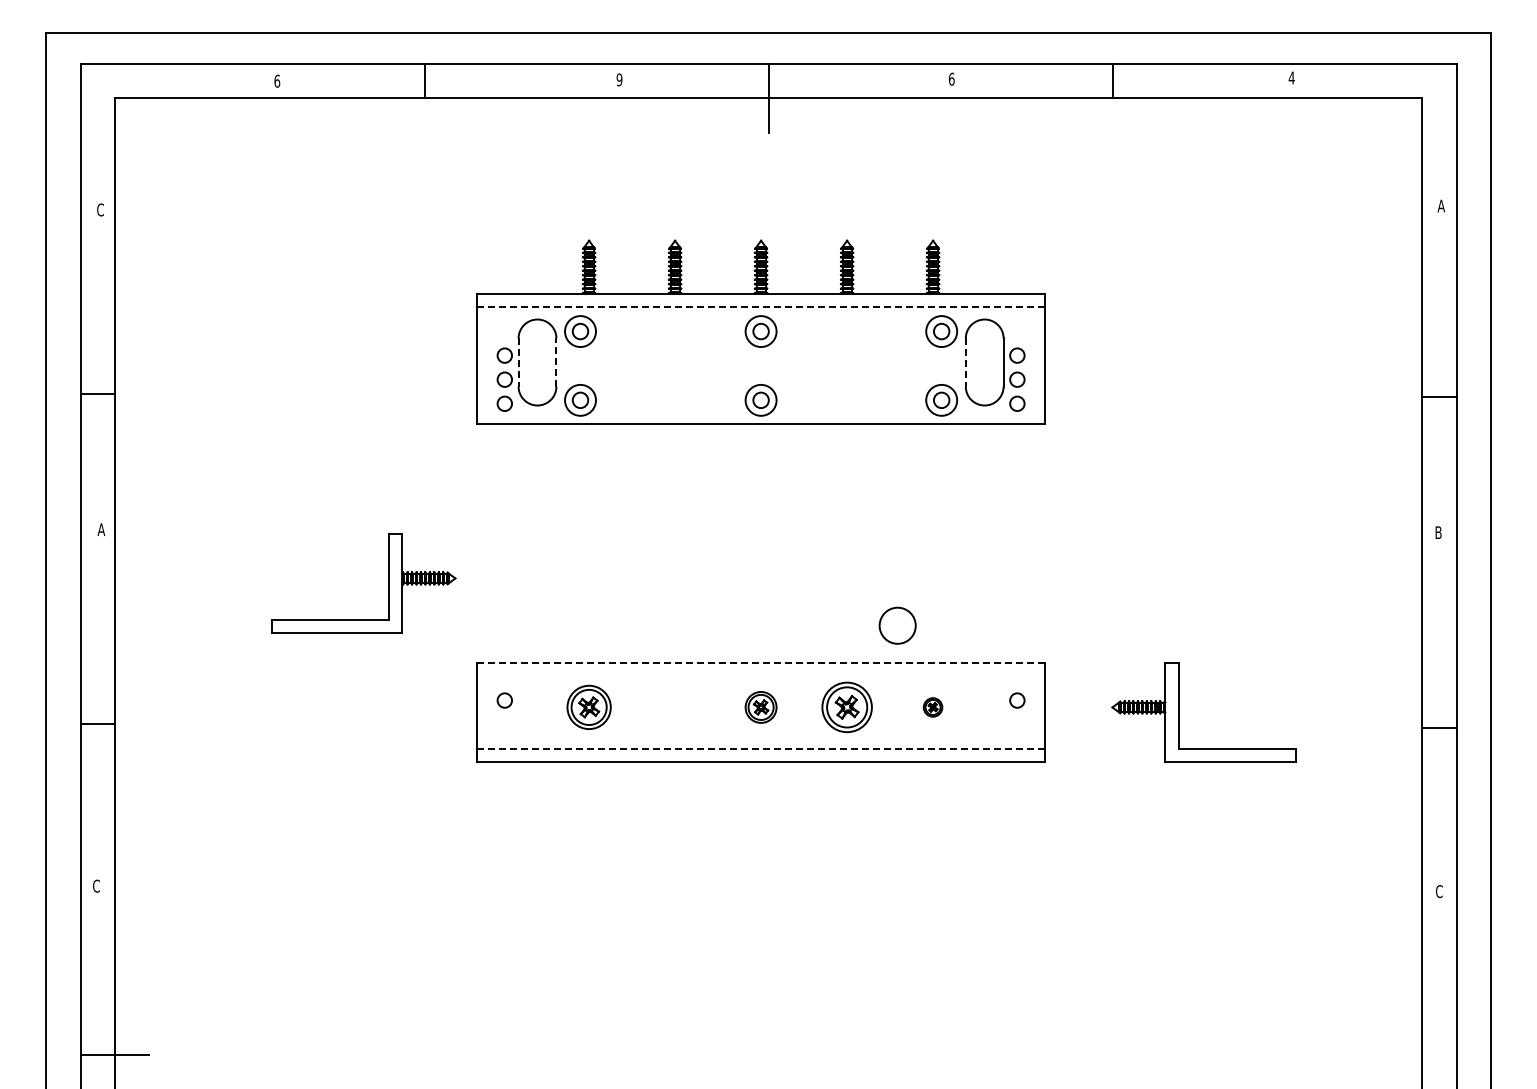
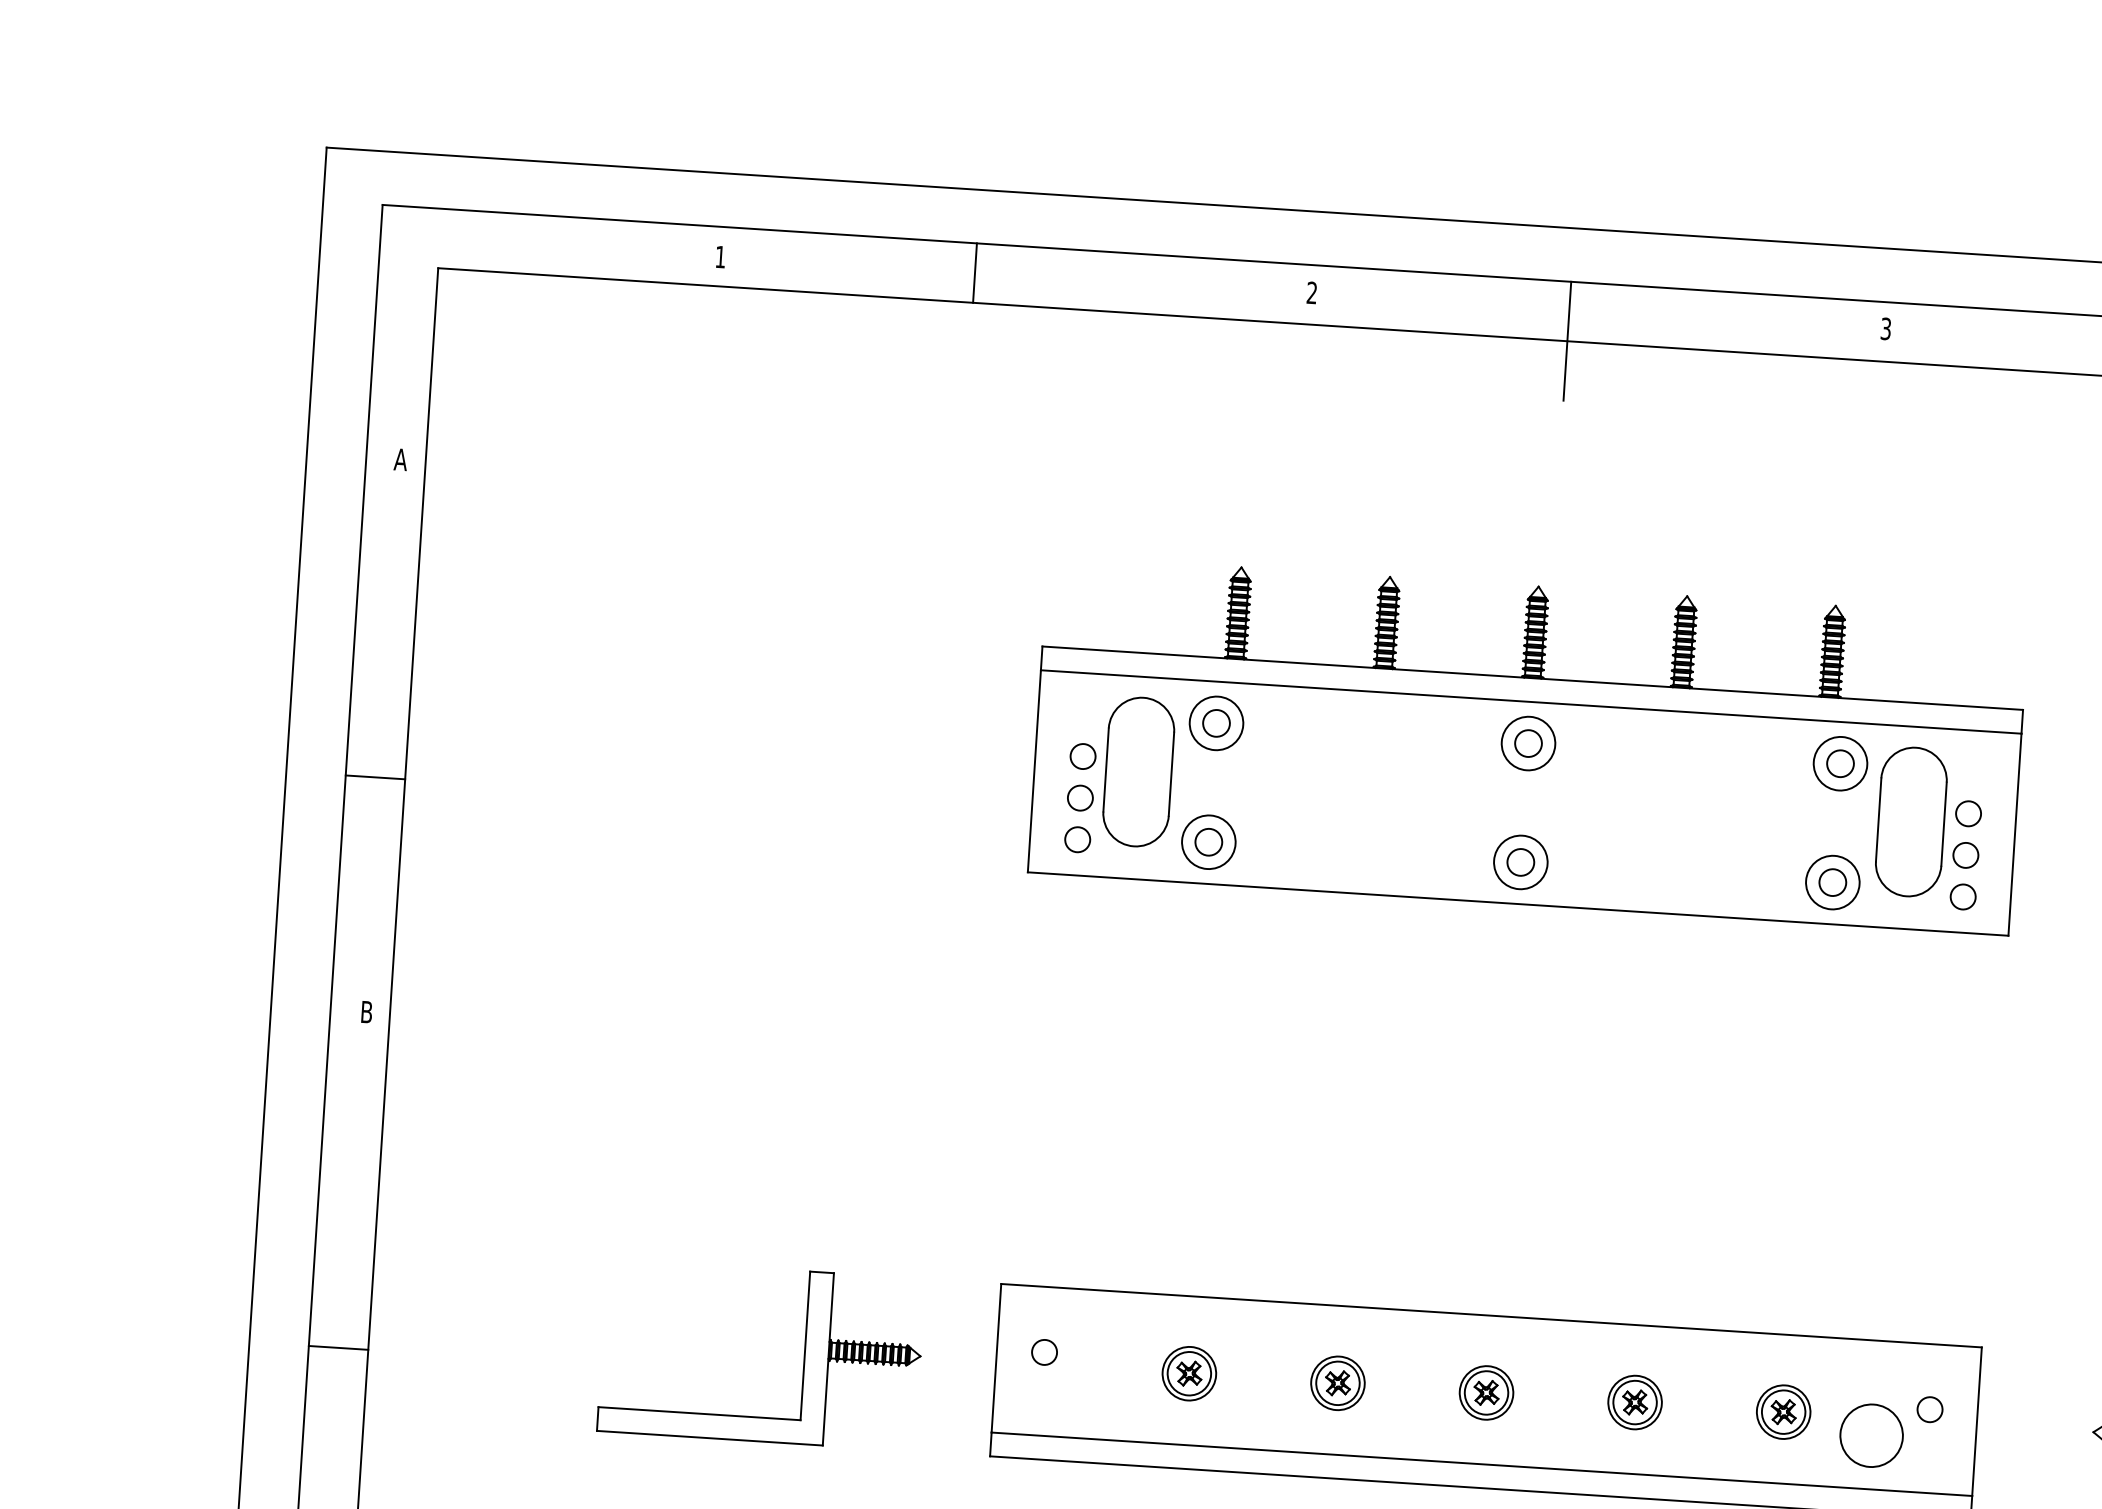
text: (951, 78) -> (1885, 327), 6 -> 3
text: (619, 79) -> (1312, 292), 9 -> 2
text: (277, 80) -> (721, 255), 6 -> 1
text: (100, 209) -> (400, 458), C -> A
line: (761, 307) -> (1531, 702), dashed -> solid
line: (556, 362) -> (1171, 774), dashed -> solid
line: (518, 363) -> (1105, 771), dashed -> solid
line: (965, 363) -> (1878, 821), dashed -> solid
text: (101, 529) -> (366, 1011), A -> B
part: (388, 583) -> (804, 1357), moved
circle: (897, 625) -> (1871, 1435), moved
line: (761, 662) -> (1492, 1315), dashed -> solid
part: (588, 707) -> (1188, 1373), size x0.71
part: (674, 707) -> (1336, 1383), added
part: (846, 707) -> (1634, 1402), size x0.62
part: (932, 707) -> (1782, 1412), size x1.67
line: (761, 748) -> (1482, 1463), dashed -> solid

